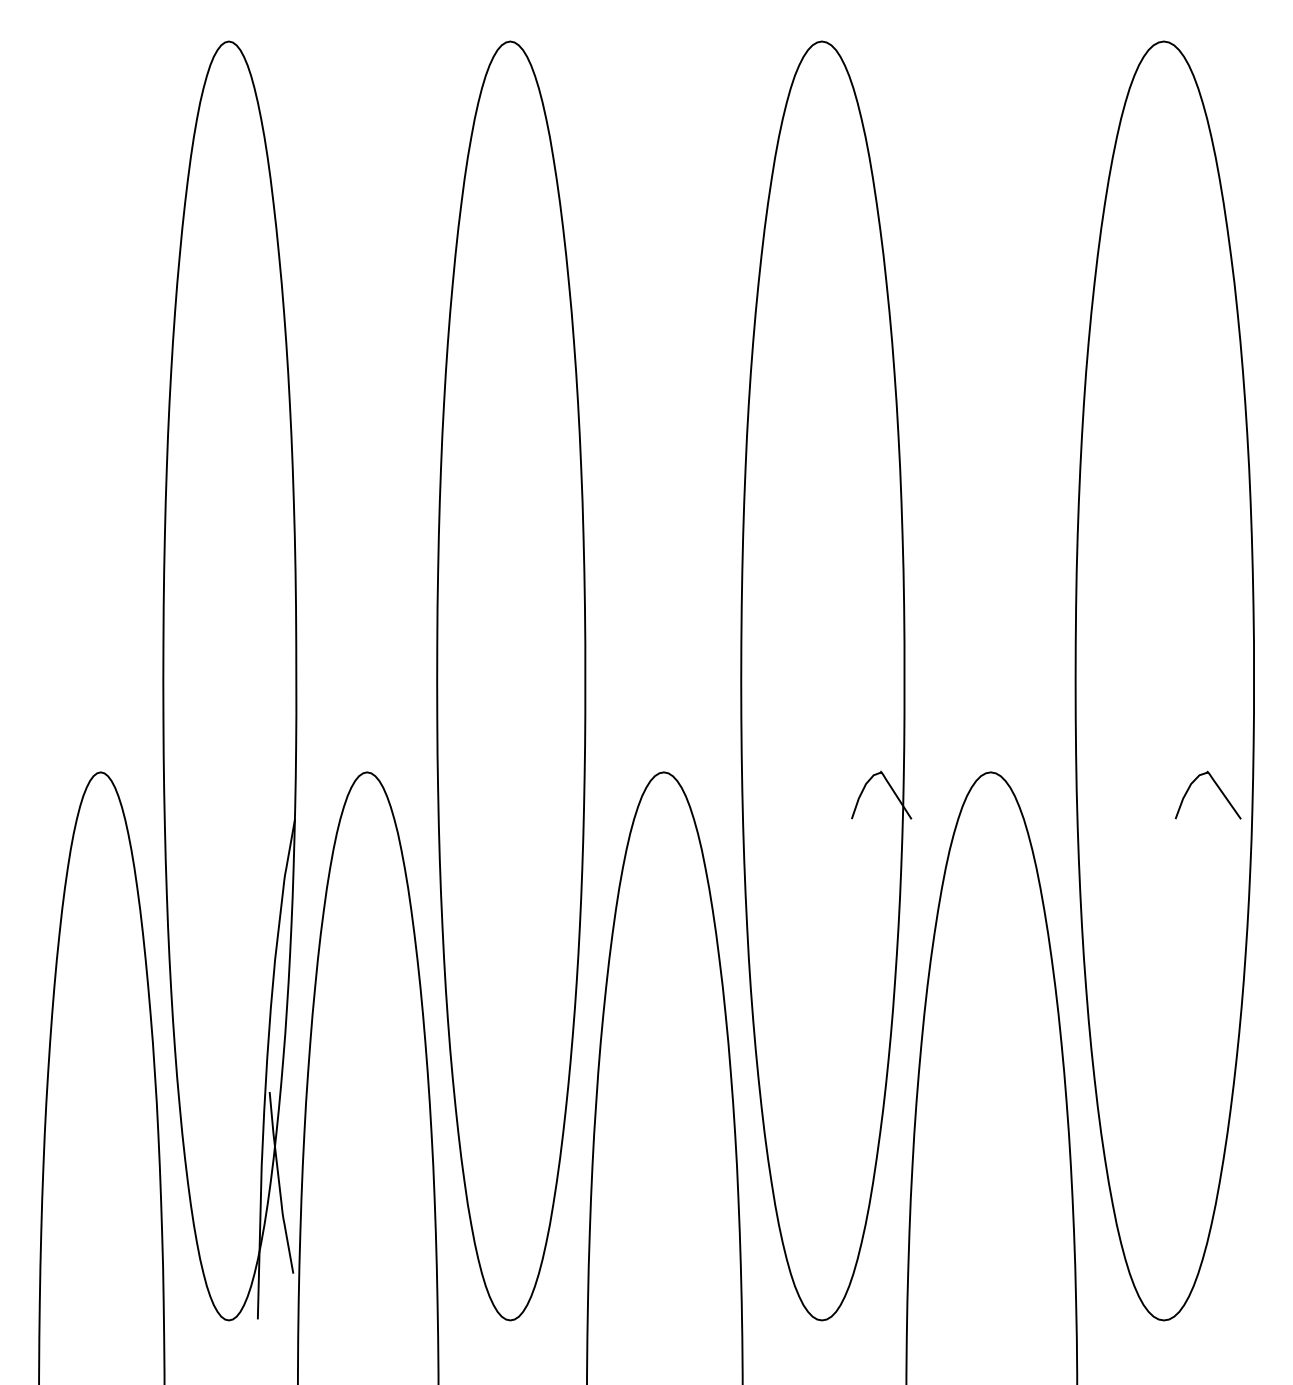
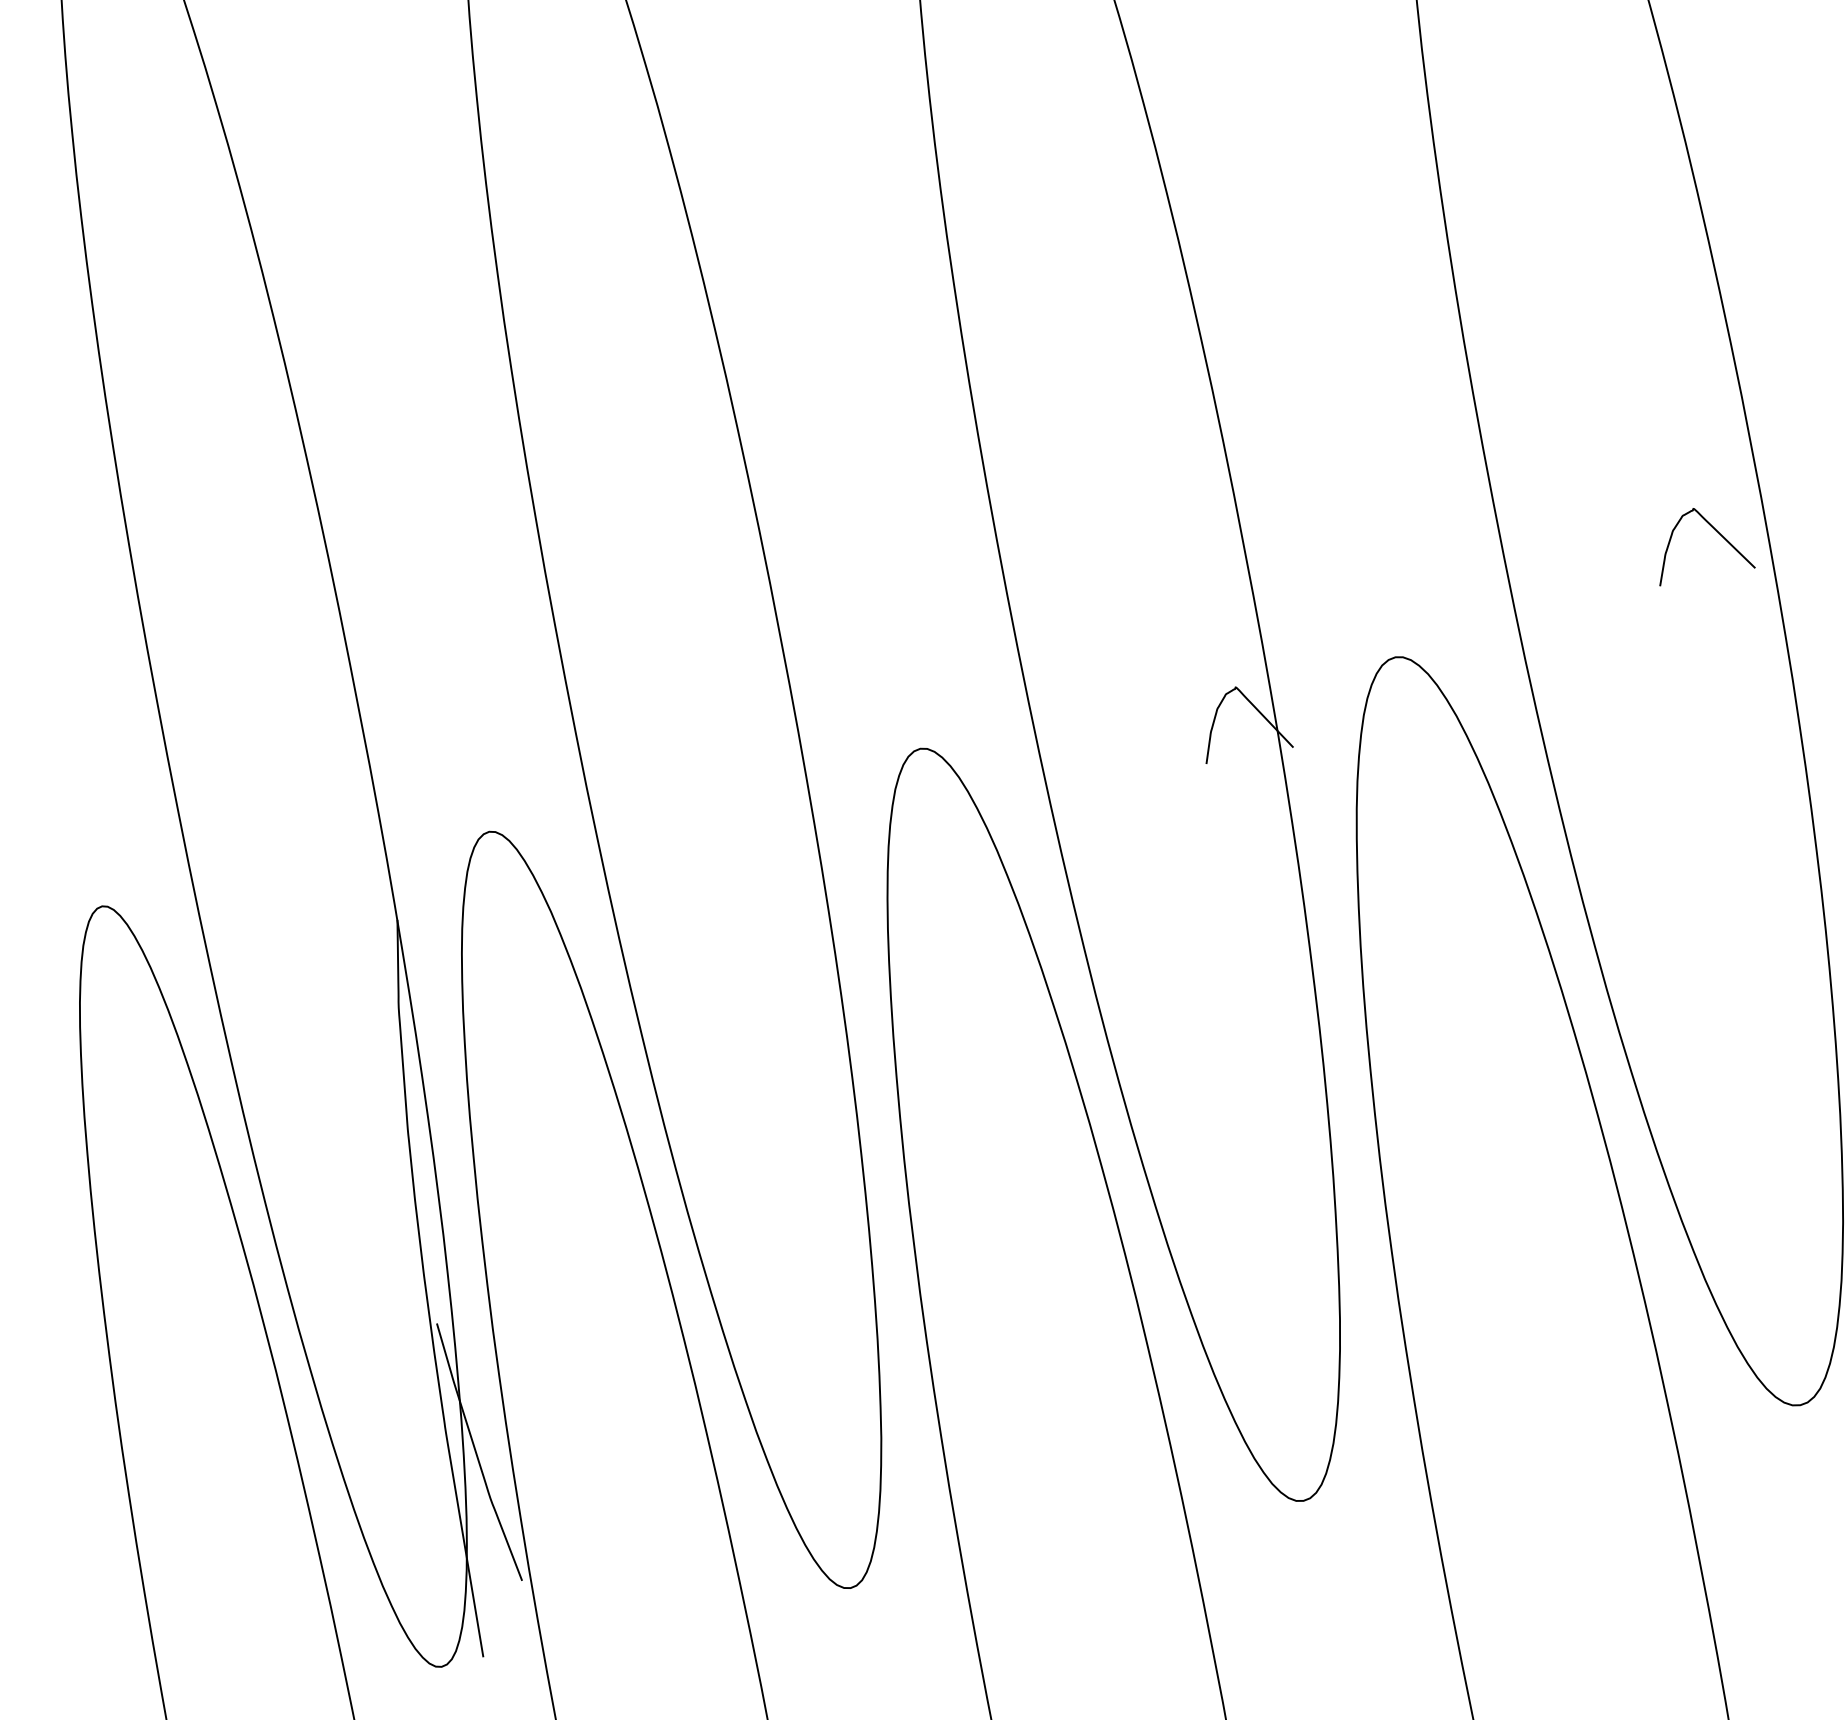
curve: (1216, 786) -> (1710, 527), moved

